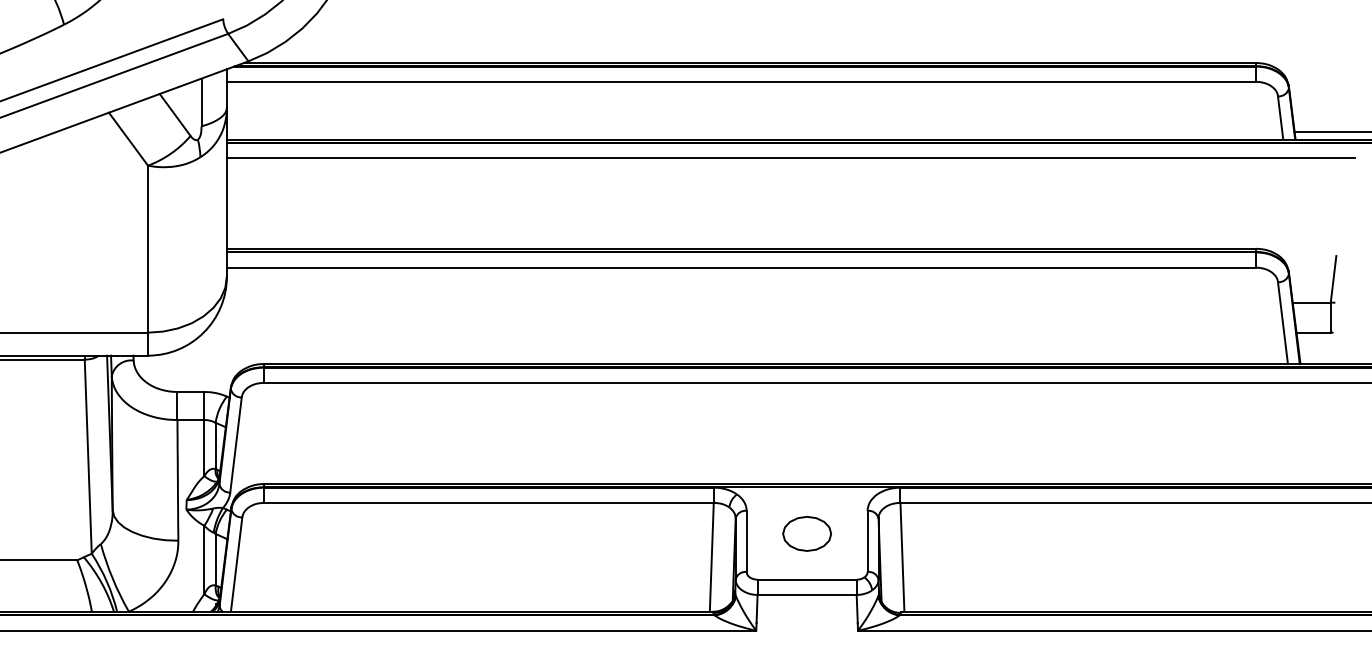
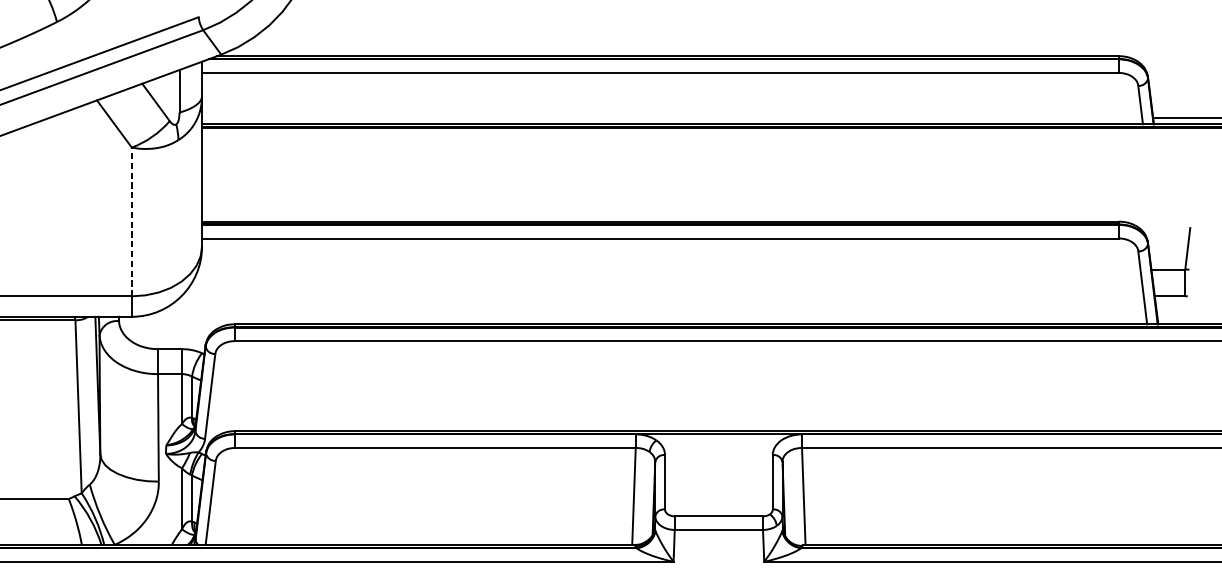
line: (790, 158) -> (704, 141), removed
line: (148, 248) -> (132, 221), solid -> dashed
part: (806, 533) -> (718, 475), removed

